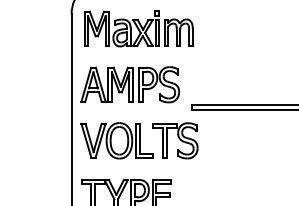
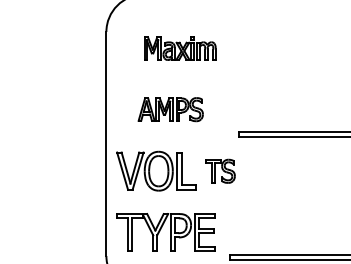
part: (139, 28) -> (180, 48), size x0.6
part: (130, 84) -> (170, 109), size x0.6
part: (175, 141) -> (220, 171), size x0.6

